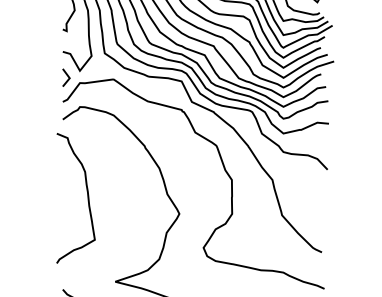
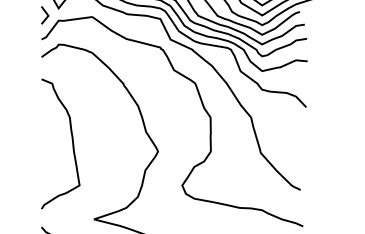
curve: (87, 198) -> (72, 144), moved

